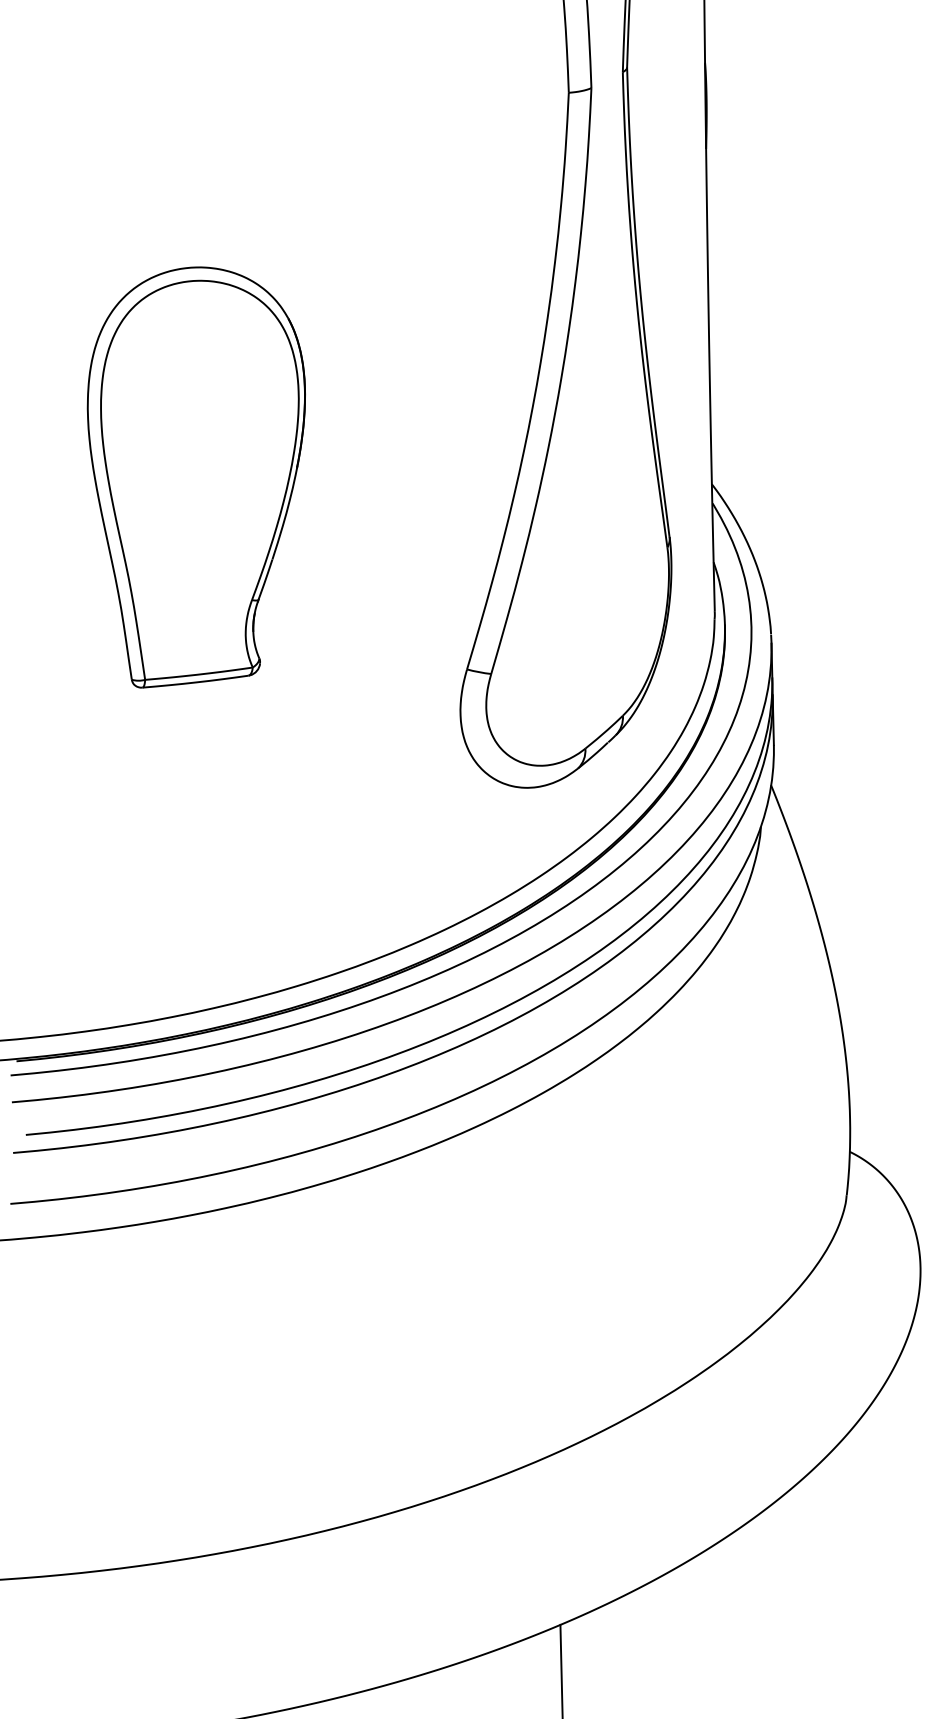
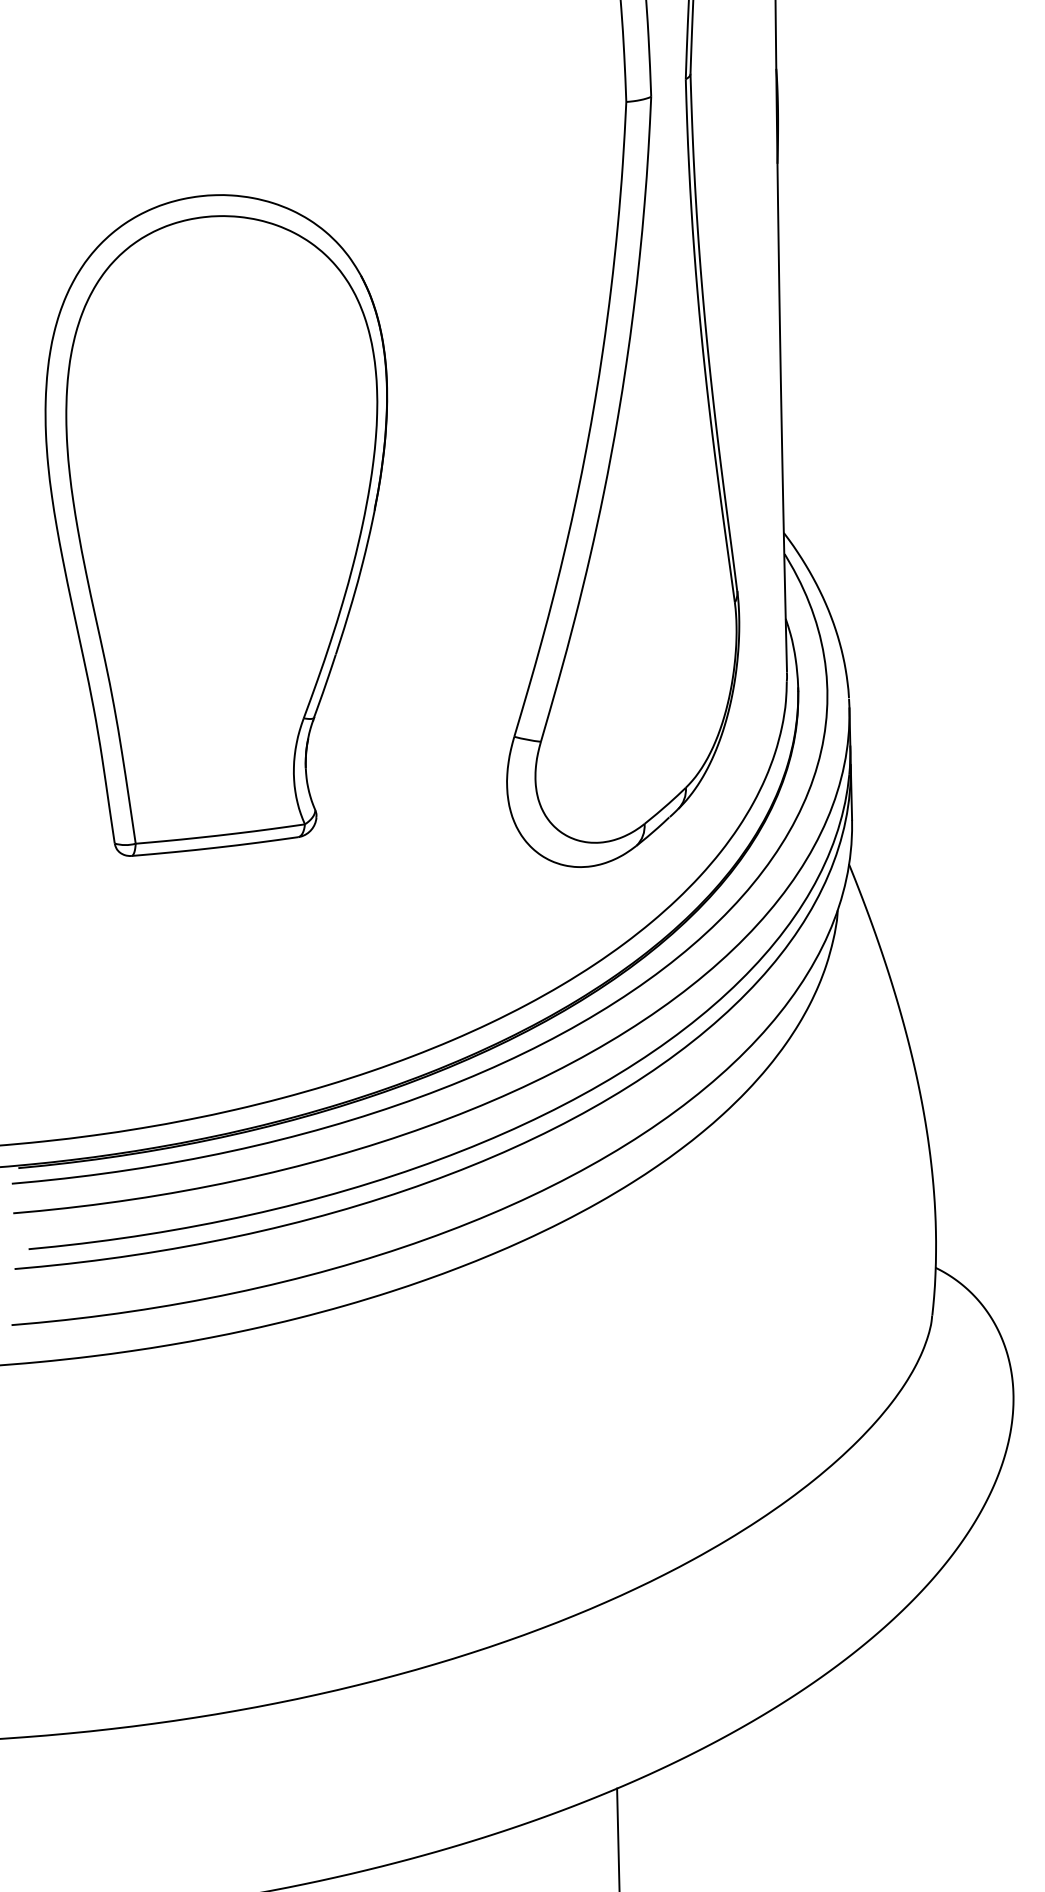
part: (196, 477) -> (216, 525), size x1.43

